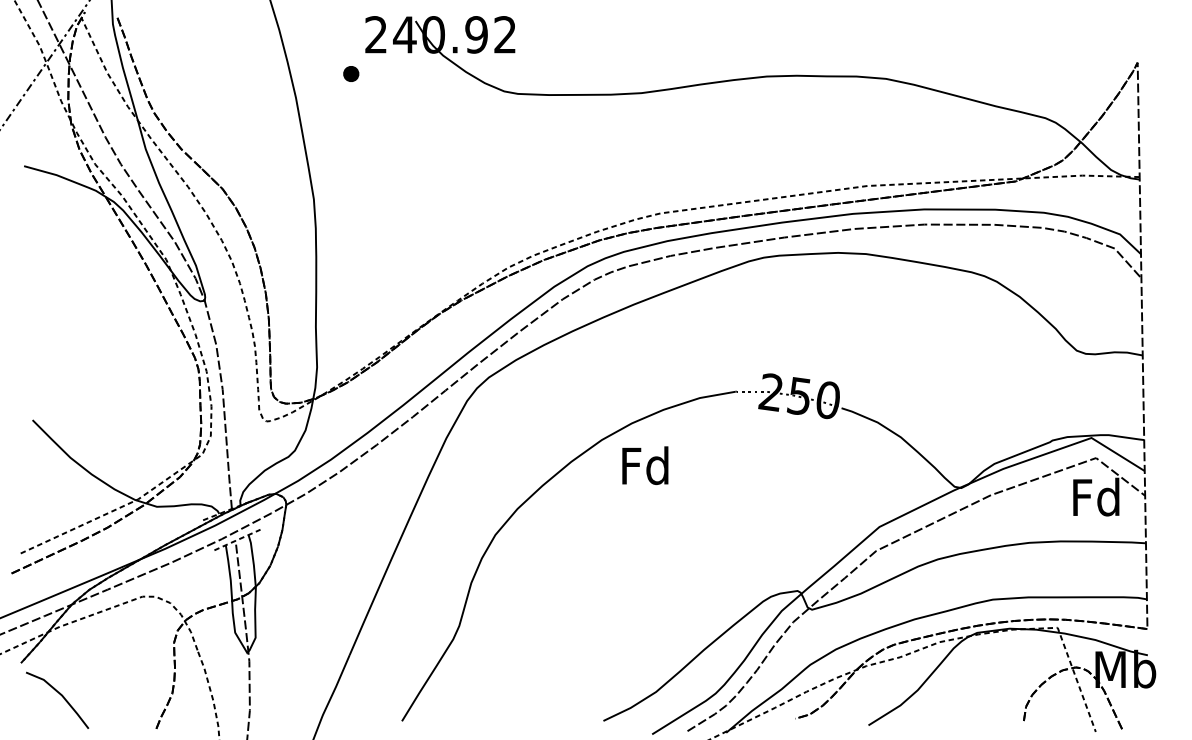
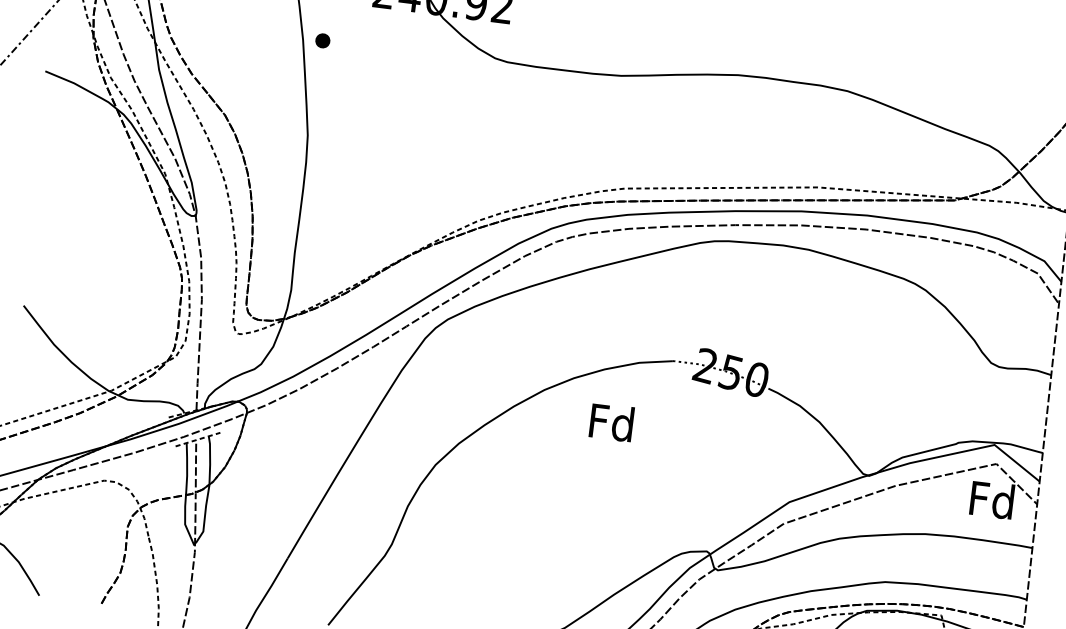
part: (351, 73) -> (323, 40), moved
text: (645, 465) -> (611, 422), moved

